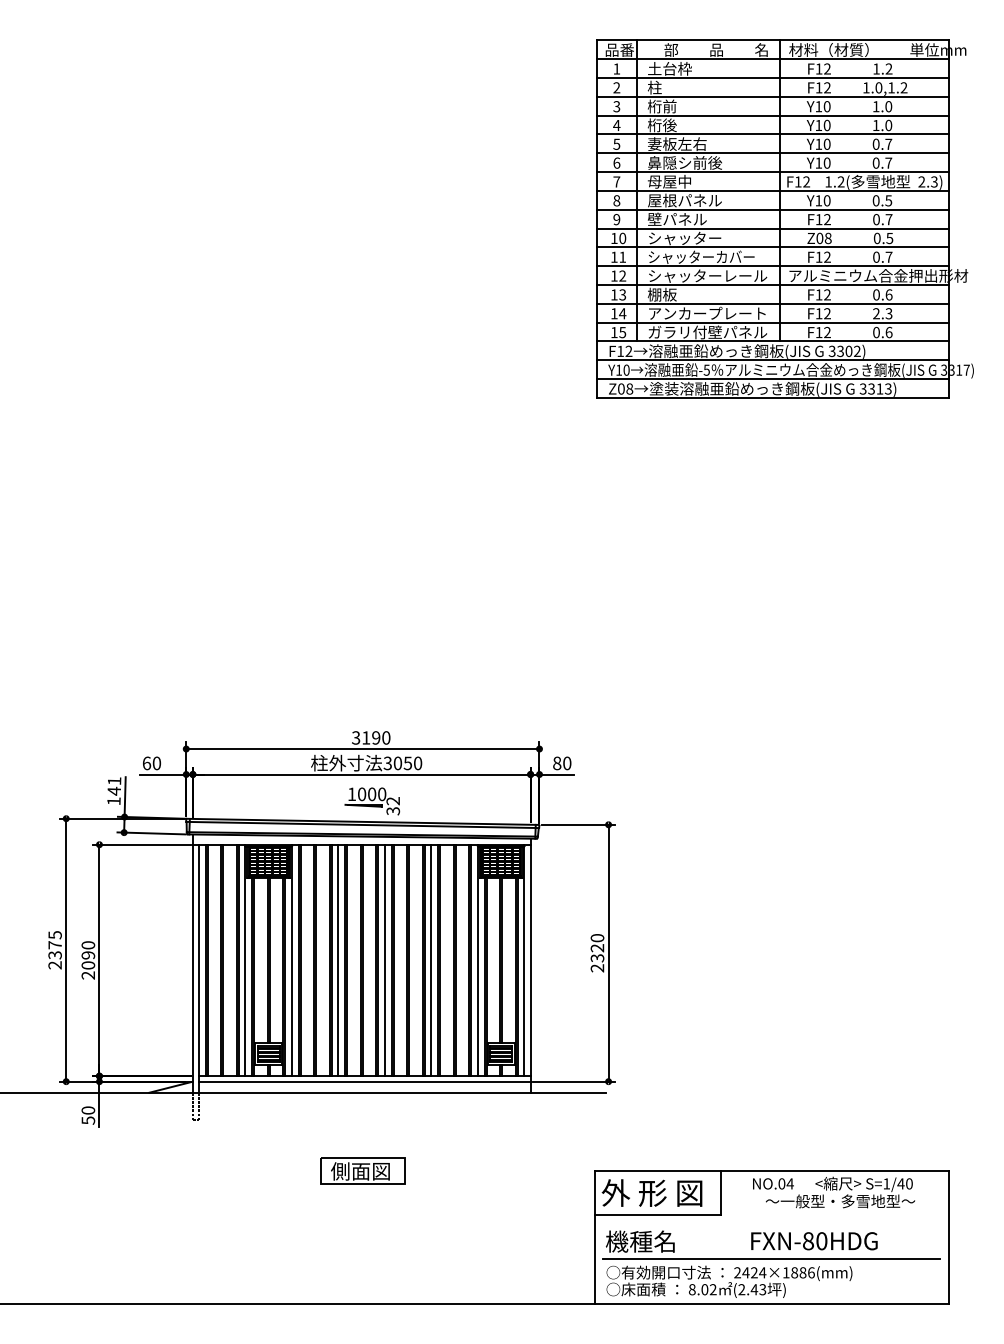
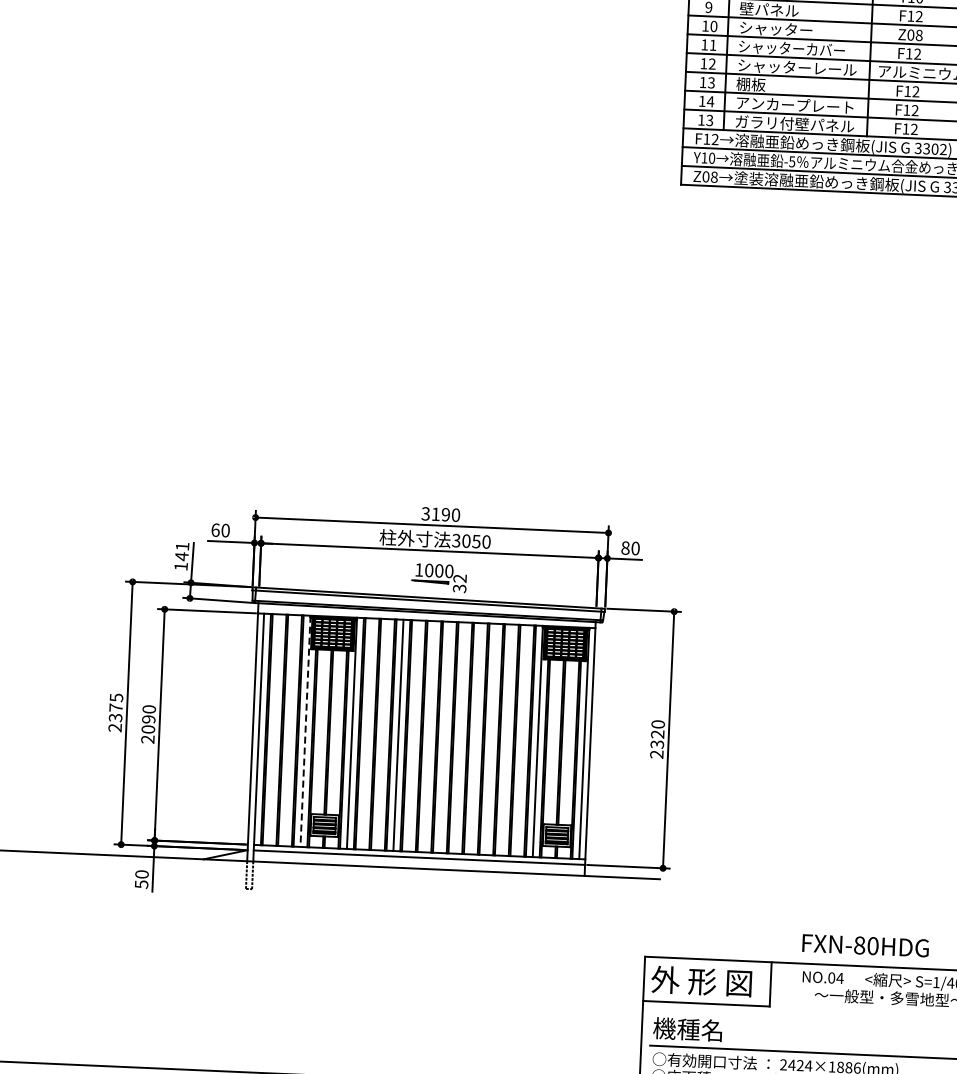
text: (622, 331) -> (709, 119), 15 -> 13
line: (245, 960) -> (305, 731), solid -> dashed
line: (384, 960) -> (444, 737), removed
line: (431, 960) -> (491, 739), removed
part: (362, 1170) -> (413, 946), removed
text: (814, 1241) -> (865, 946), moved

